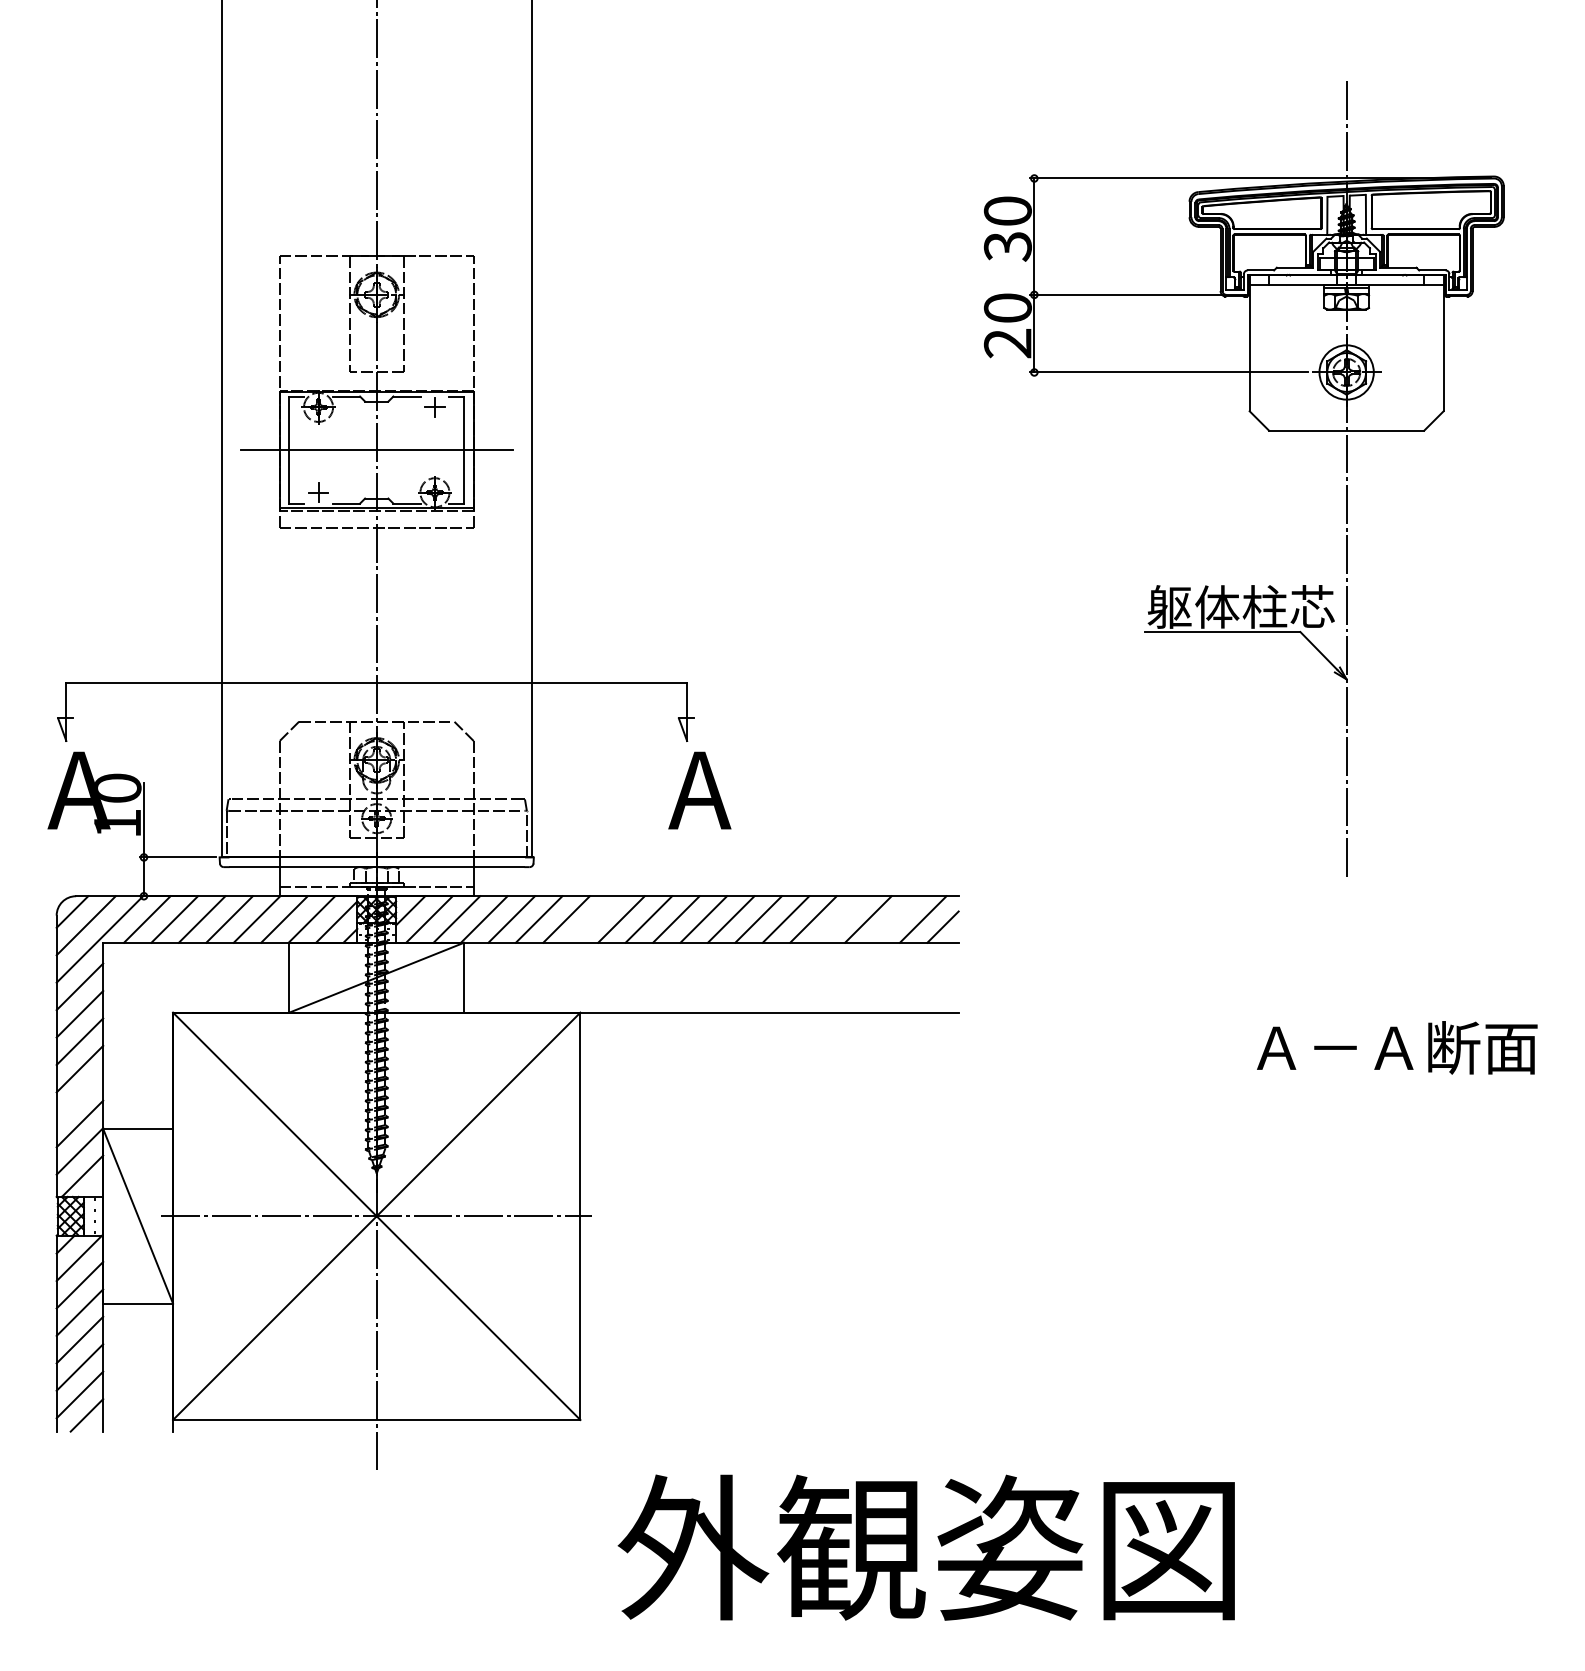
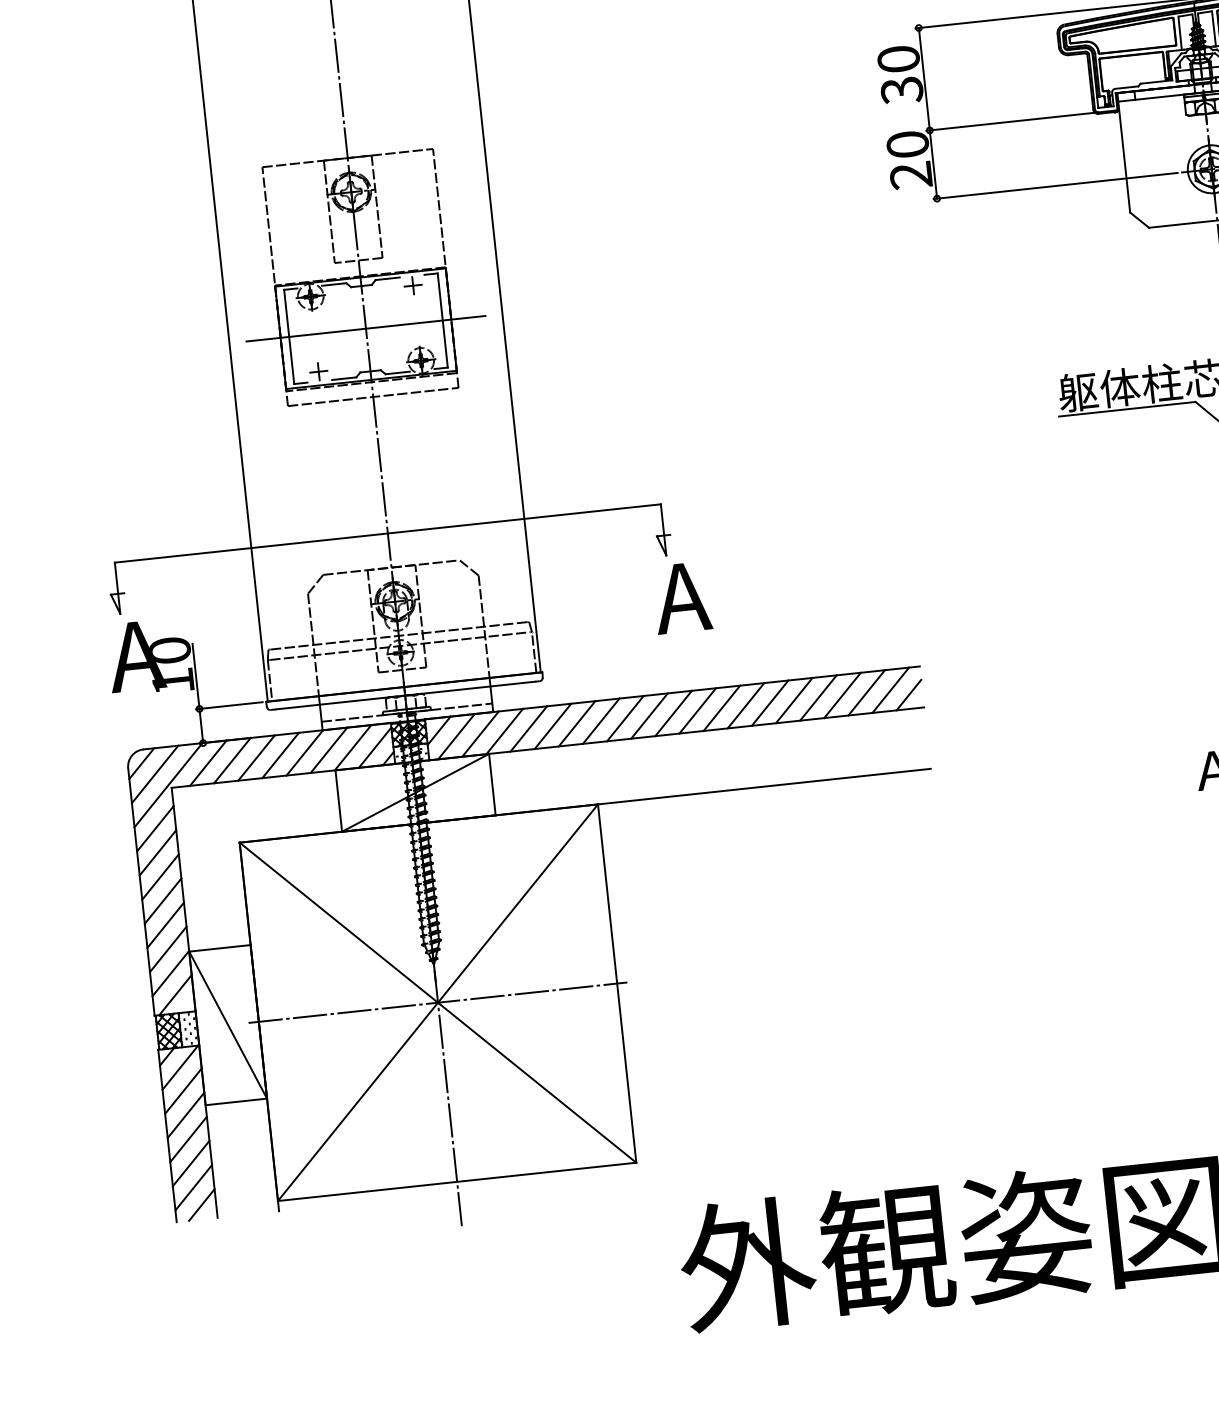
line: (593, 919) -> (600, 721), added
line: (840, 919) -> (818, 698), added
line: (895, 919) -> (866, 692), added
line: (79, 1096) -> (165, 925), added

